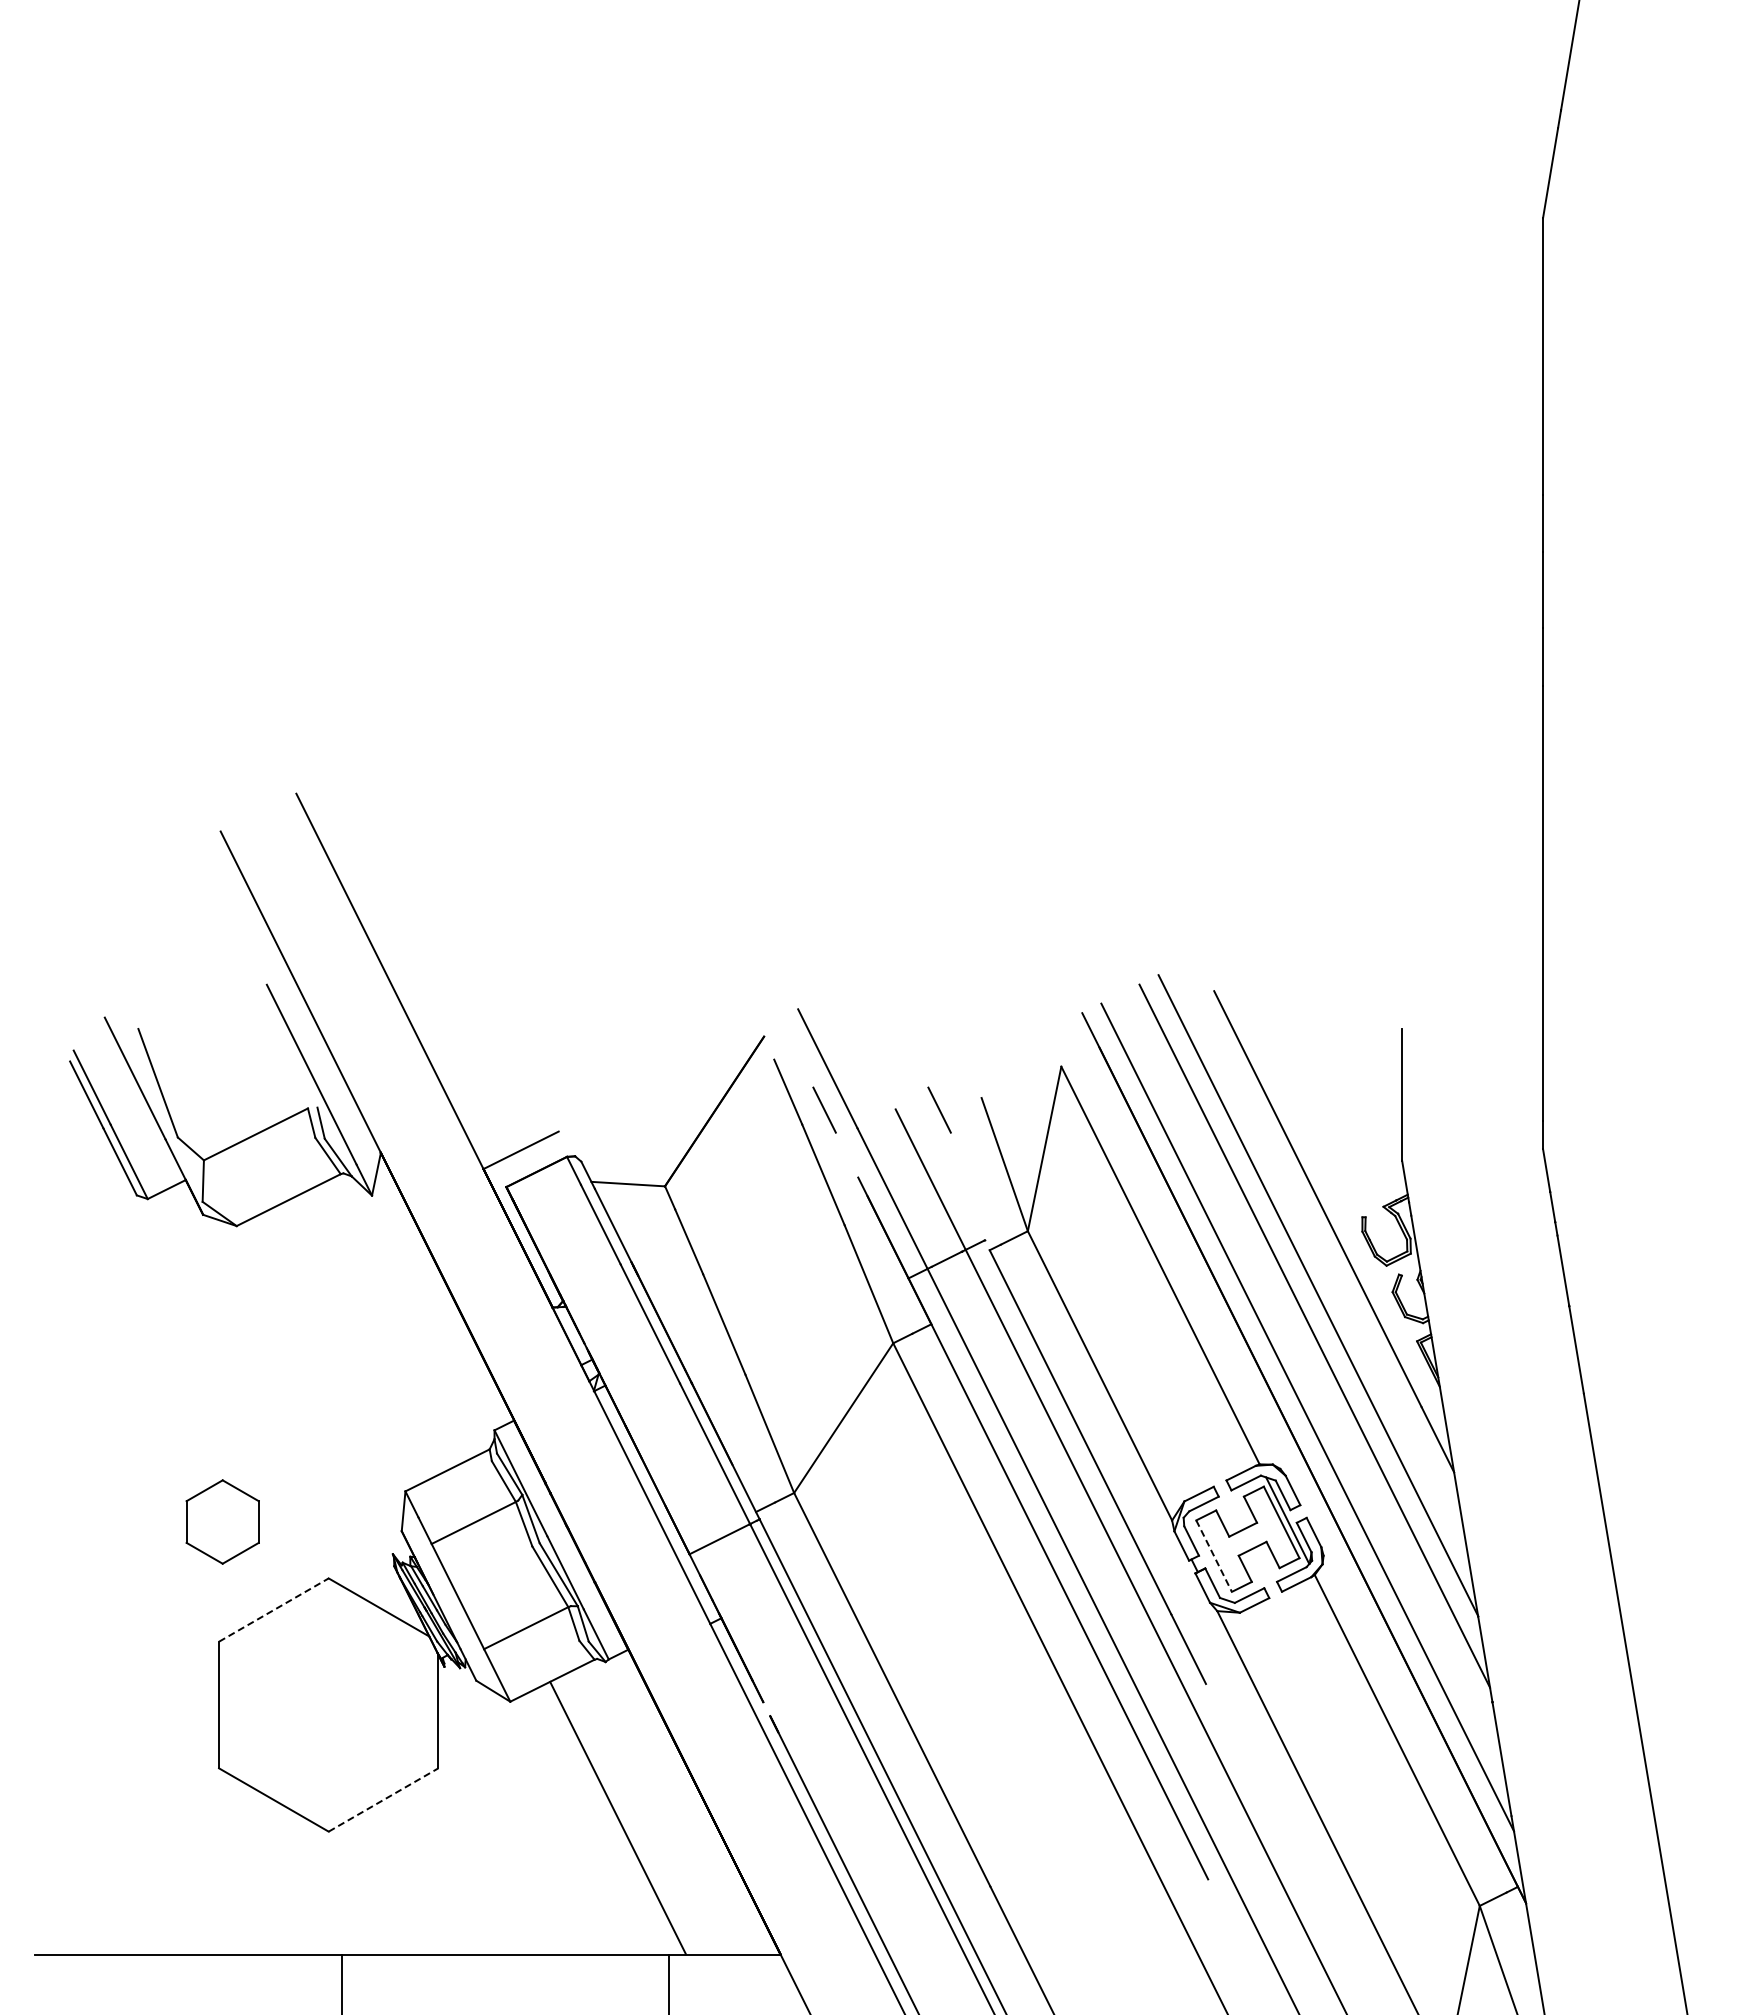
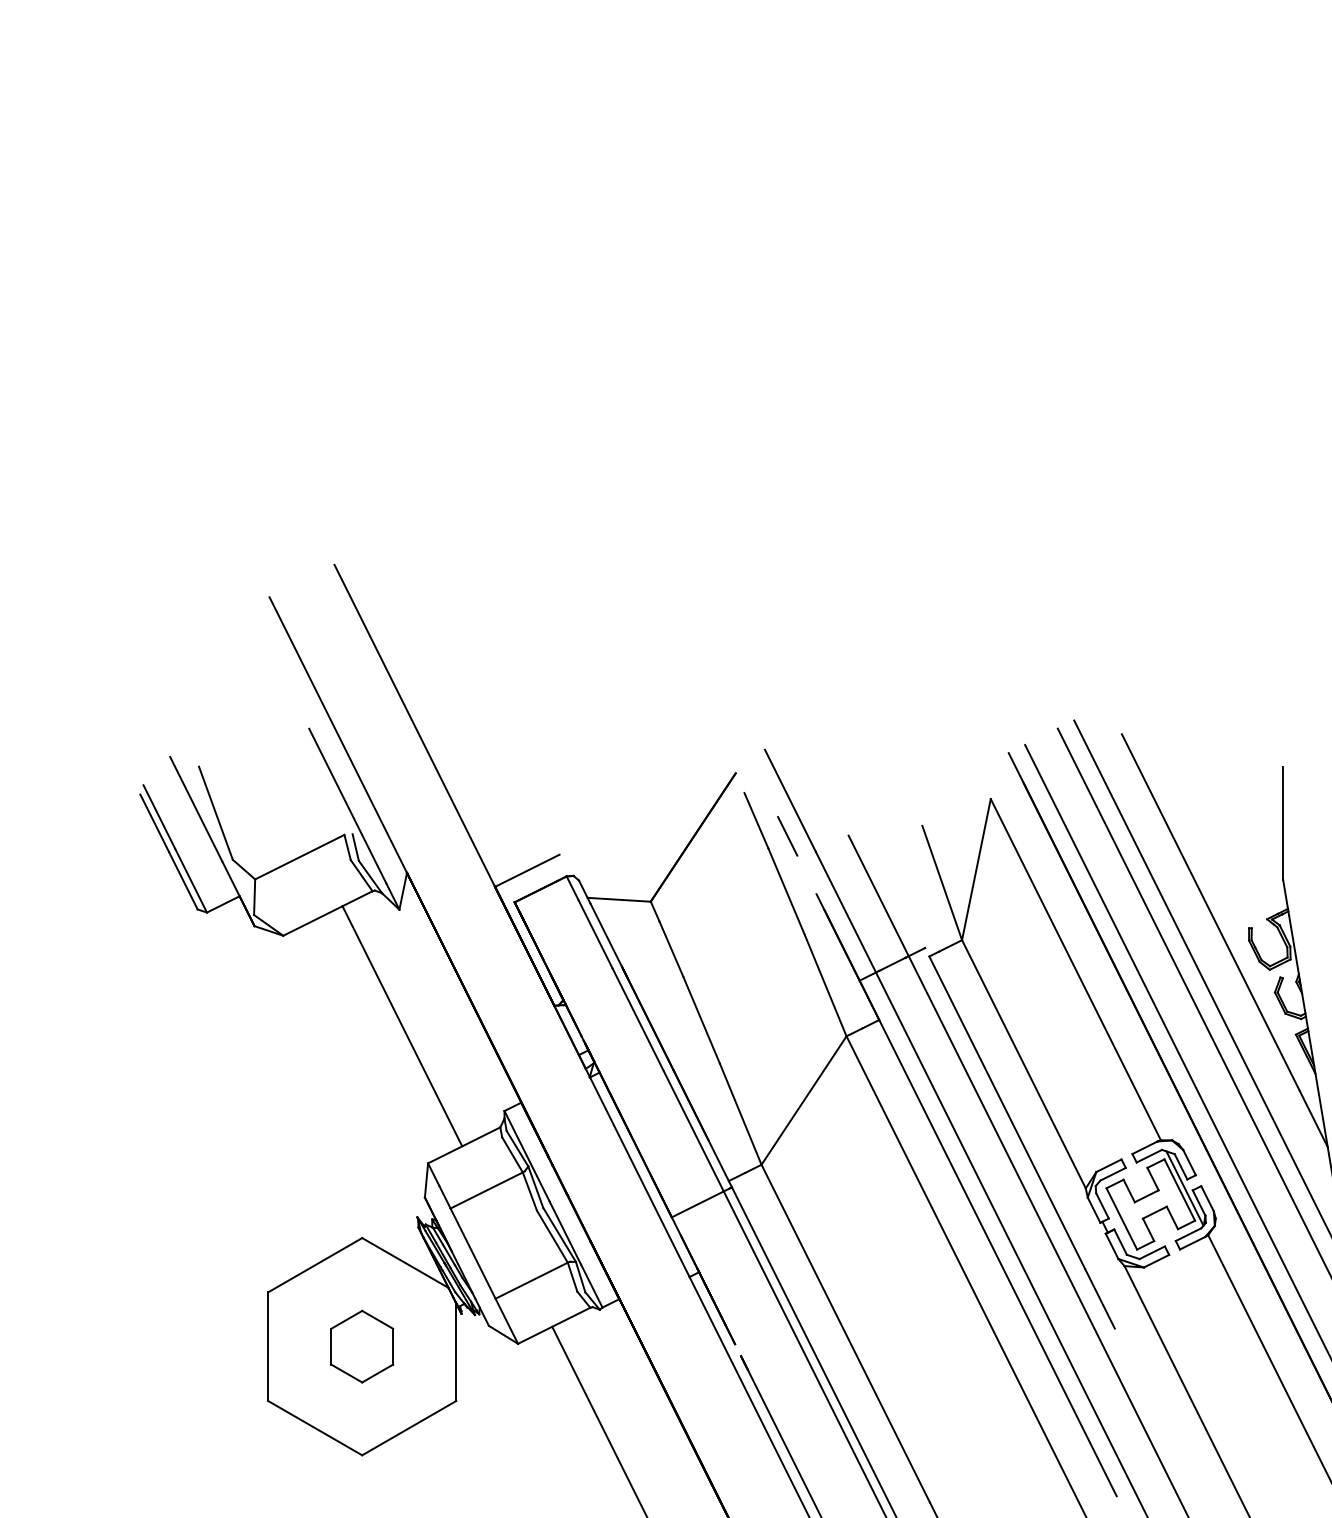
line: (939, 1109) -> (886, 835), removed
line: (375, 1331) -> (402, 1026), added
part: (222, 1521) -> (362, 1346), moved
line: (1214, 1556) -> (1122, 1219), dashed -> solid
line: (274, 1609) -> (315, 1264), dashed -> solid
line: (383, 1799) -> (409, 1427), dashed -> solid

